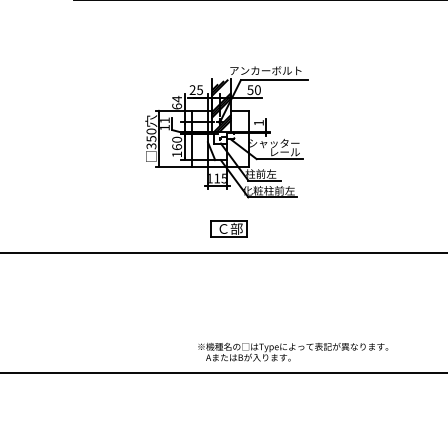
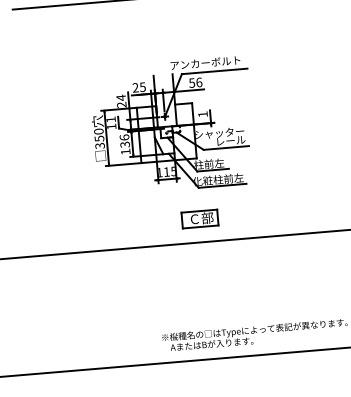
text: (257, 89) -> (198, 81), 50 -> 56
hatch: (221, 105) -> (165, 100), removed
text: (177, 106) -> (122, 105), 64 -> 24
text: (176, 143) -> (124, 141), 160 -> 136
part: (228, 228) -> (199, 218), moved

